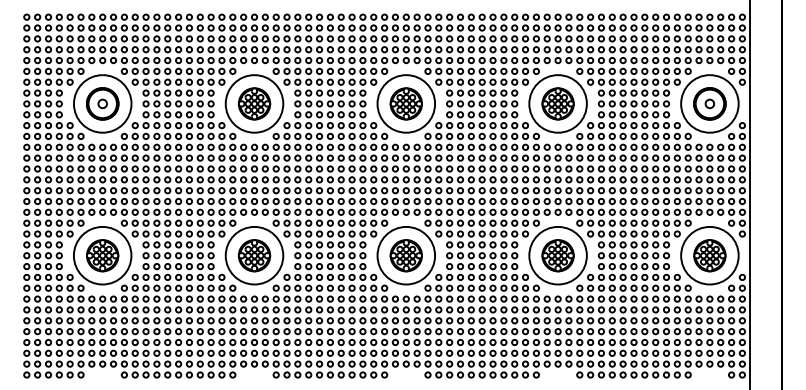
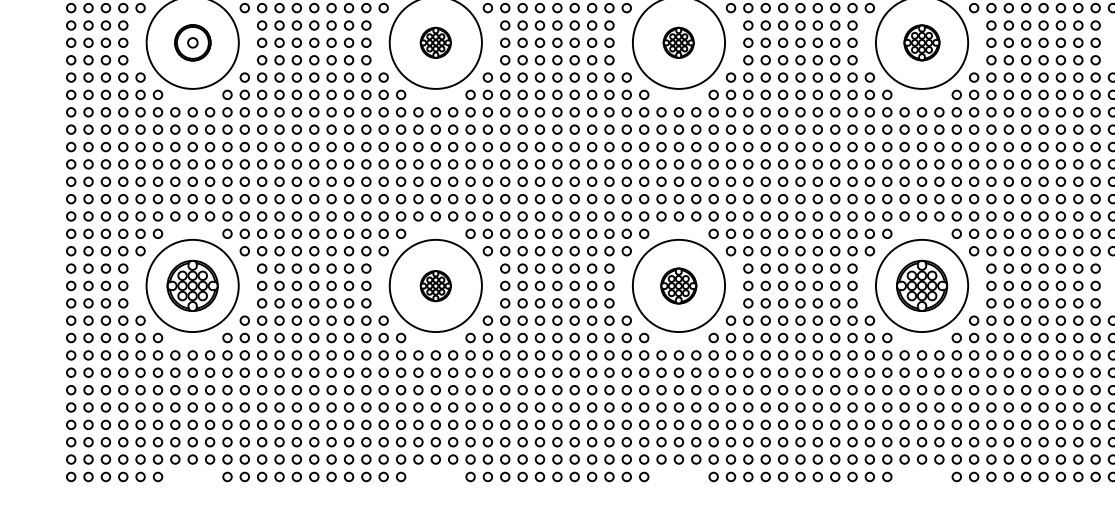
part: (102, 103) -> (192, 42), size x0.7
part: (254, 103) -> (435, 42), size x0.6
part: (405, 103) -> (677, 42), size x0.6
part: (557, 103) -> (921, 42), size x0.7
part: (254, 255) -> (435, 285), size x0.6
part: (405, 255) -> (677, 285), size x0.7

